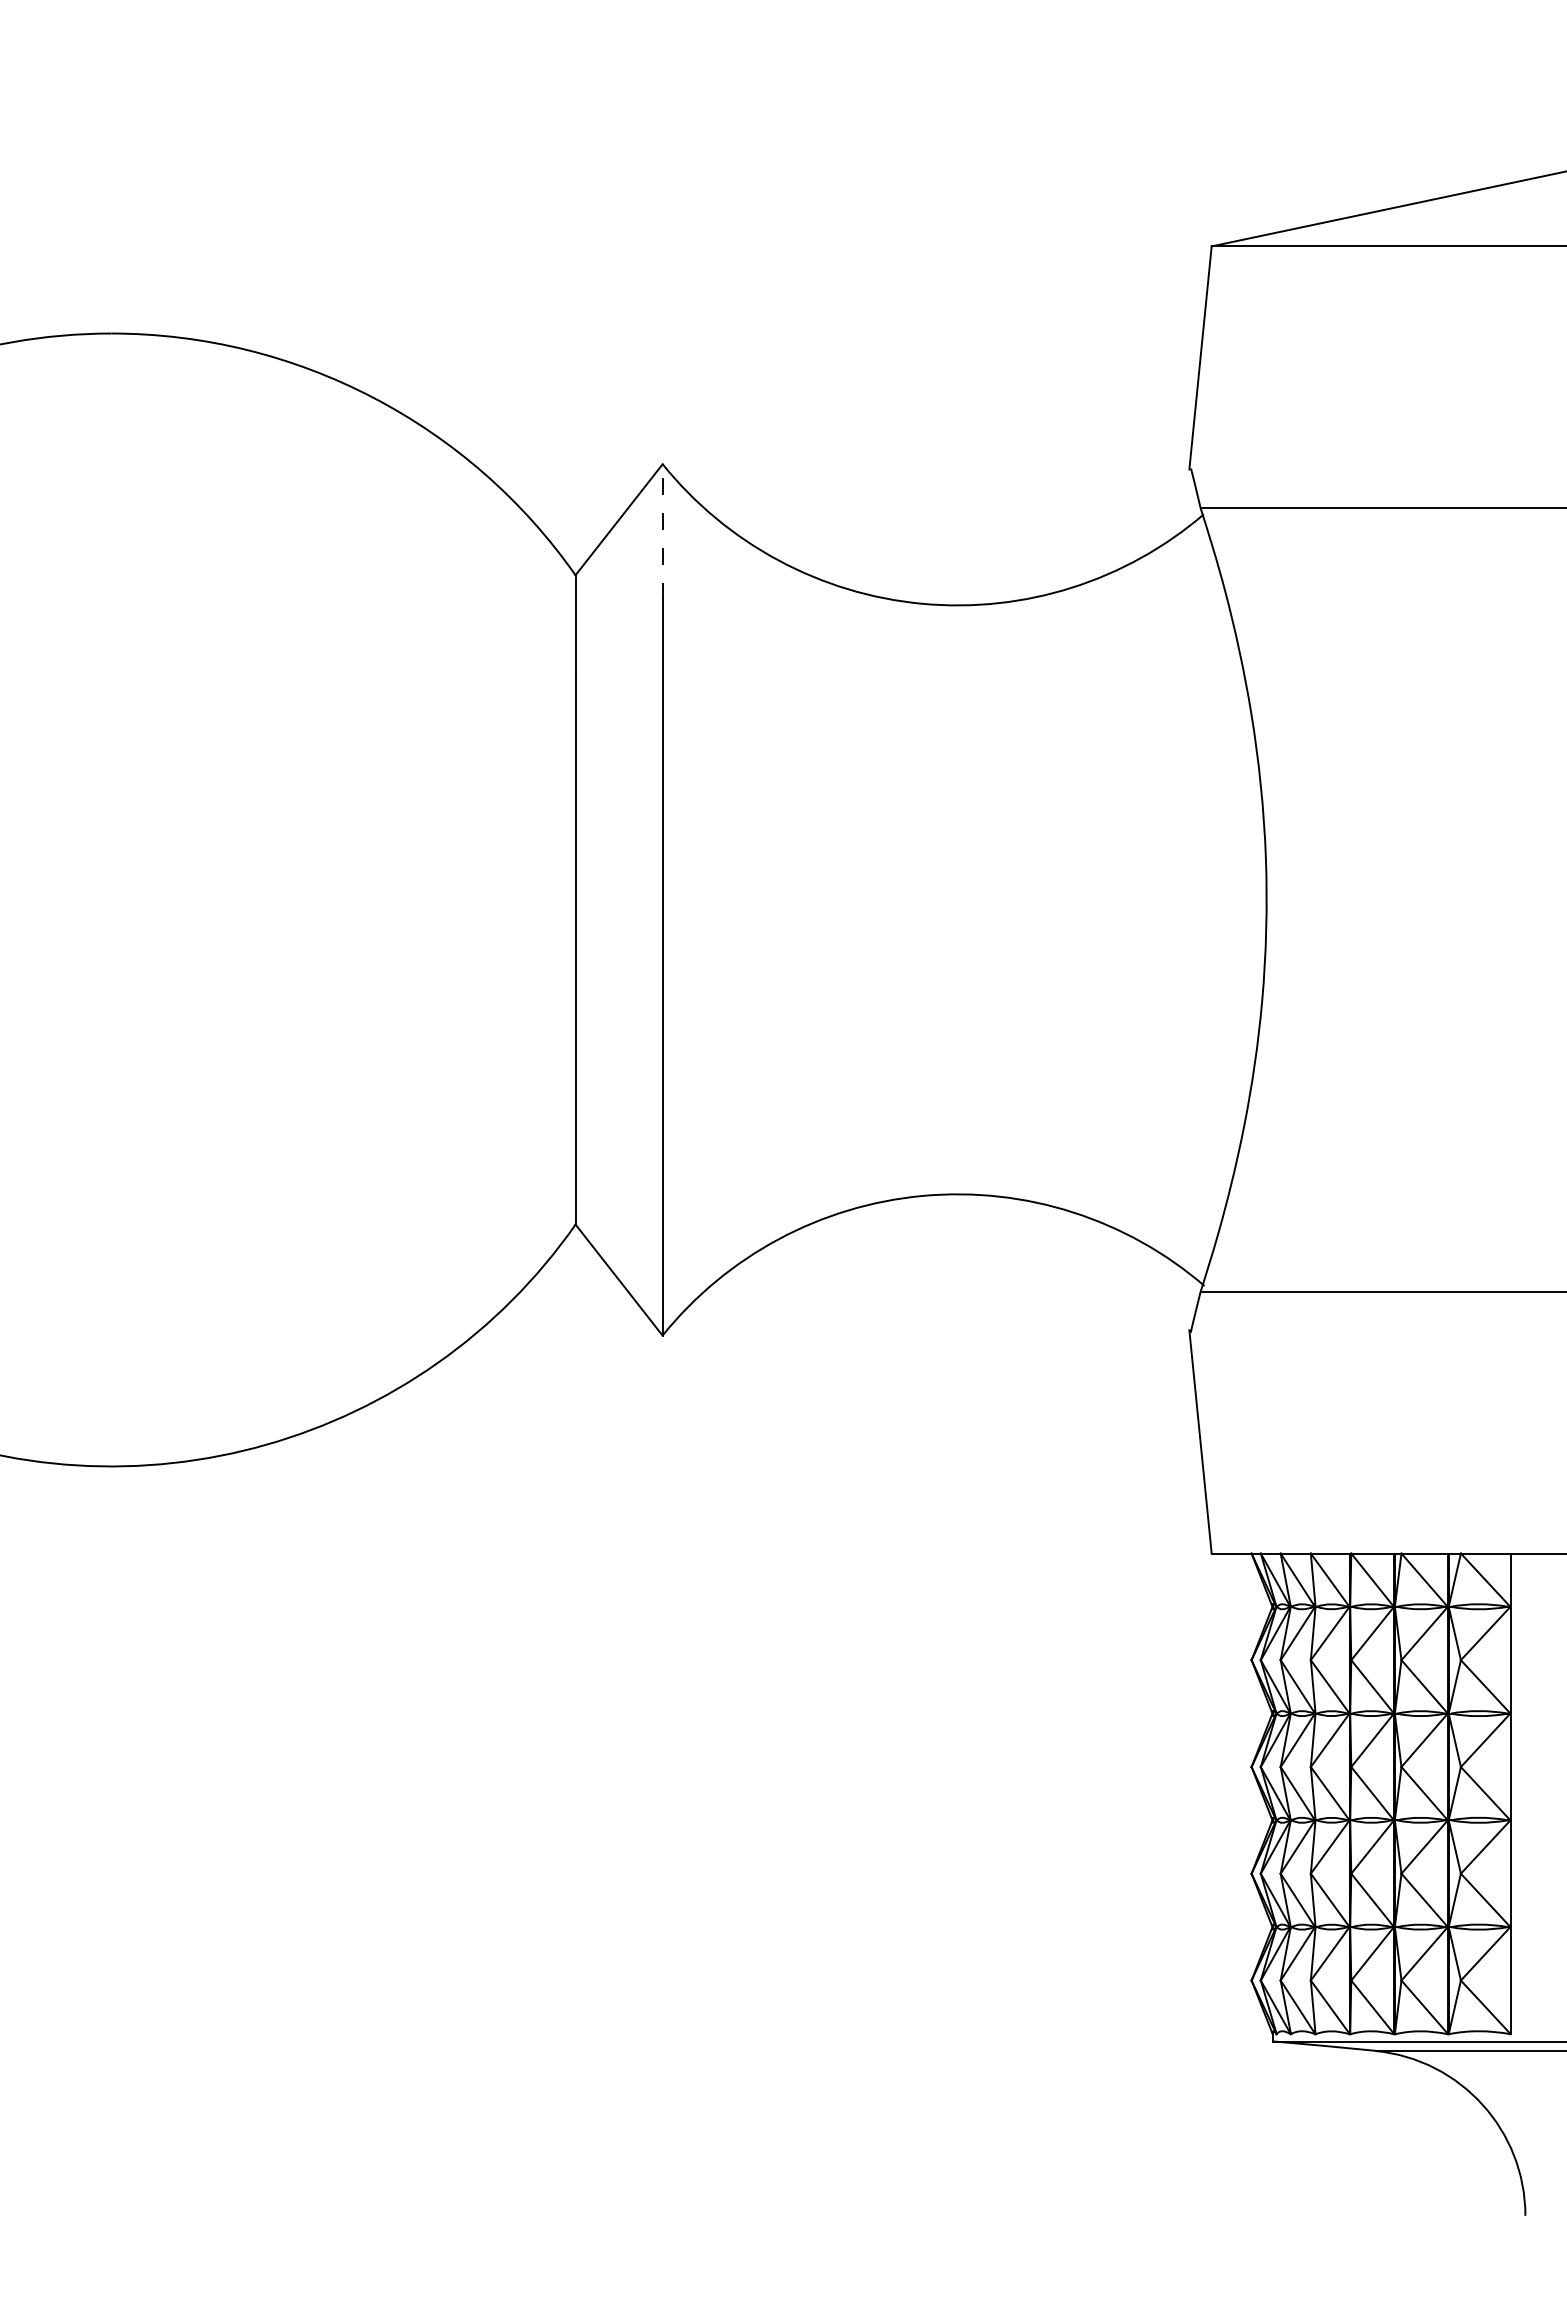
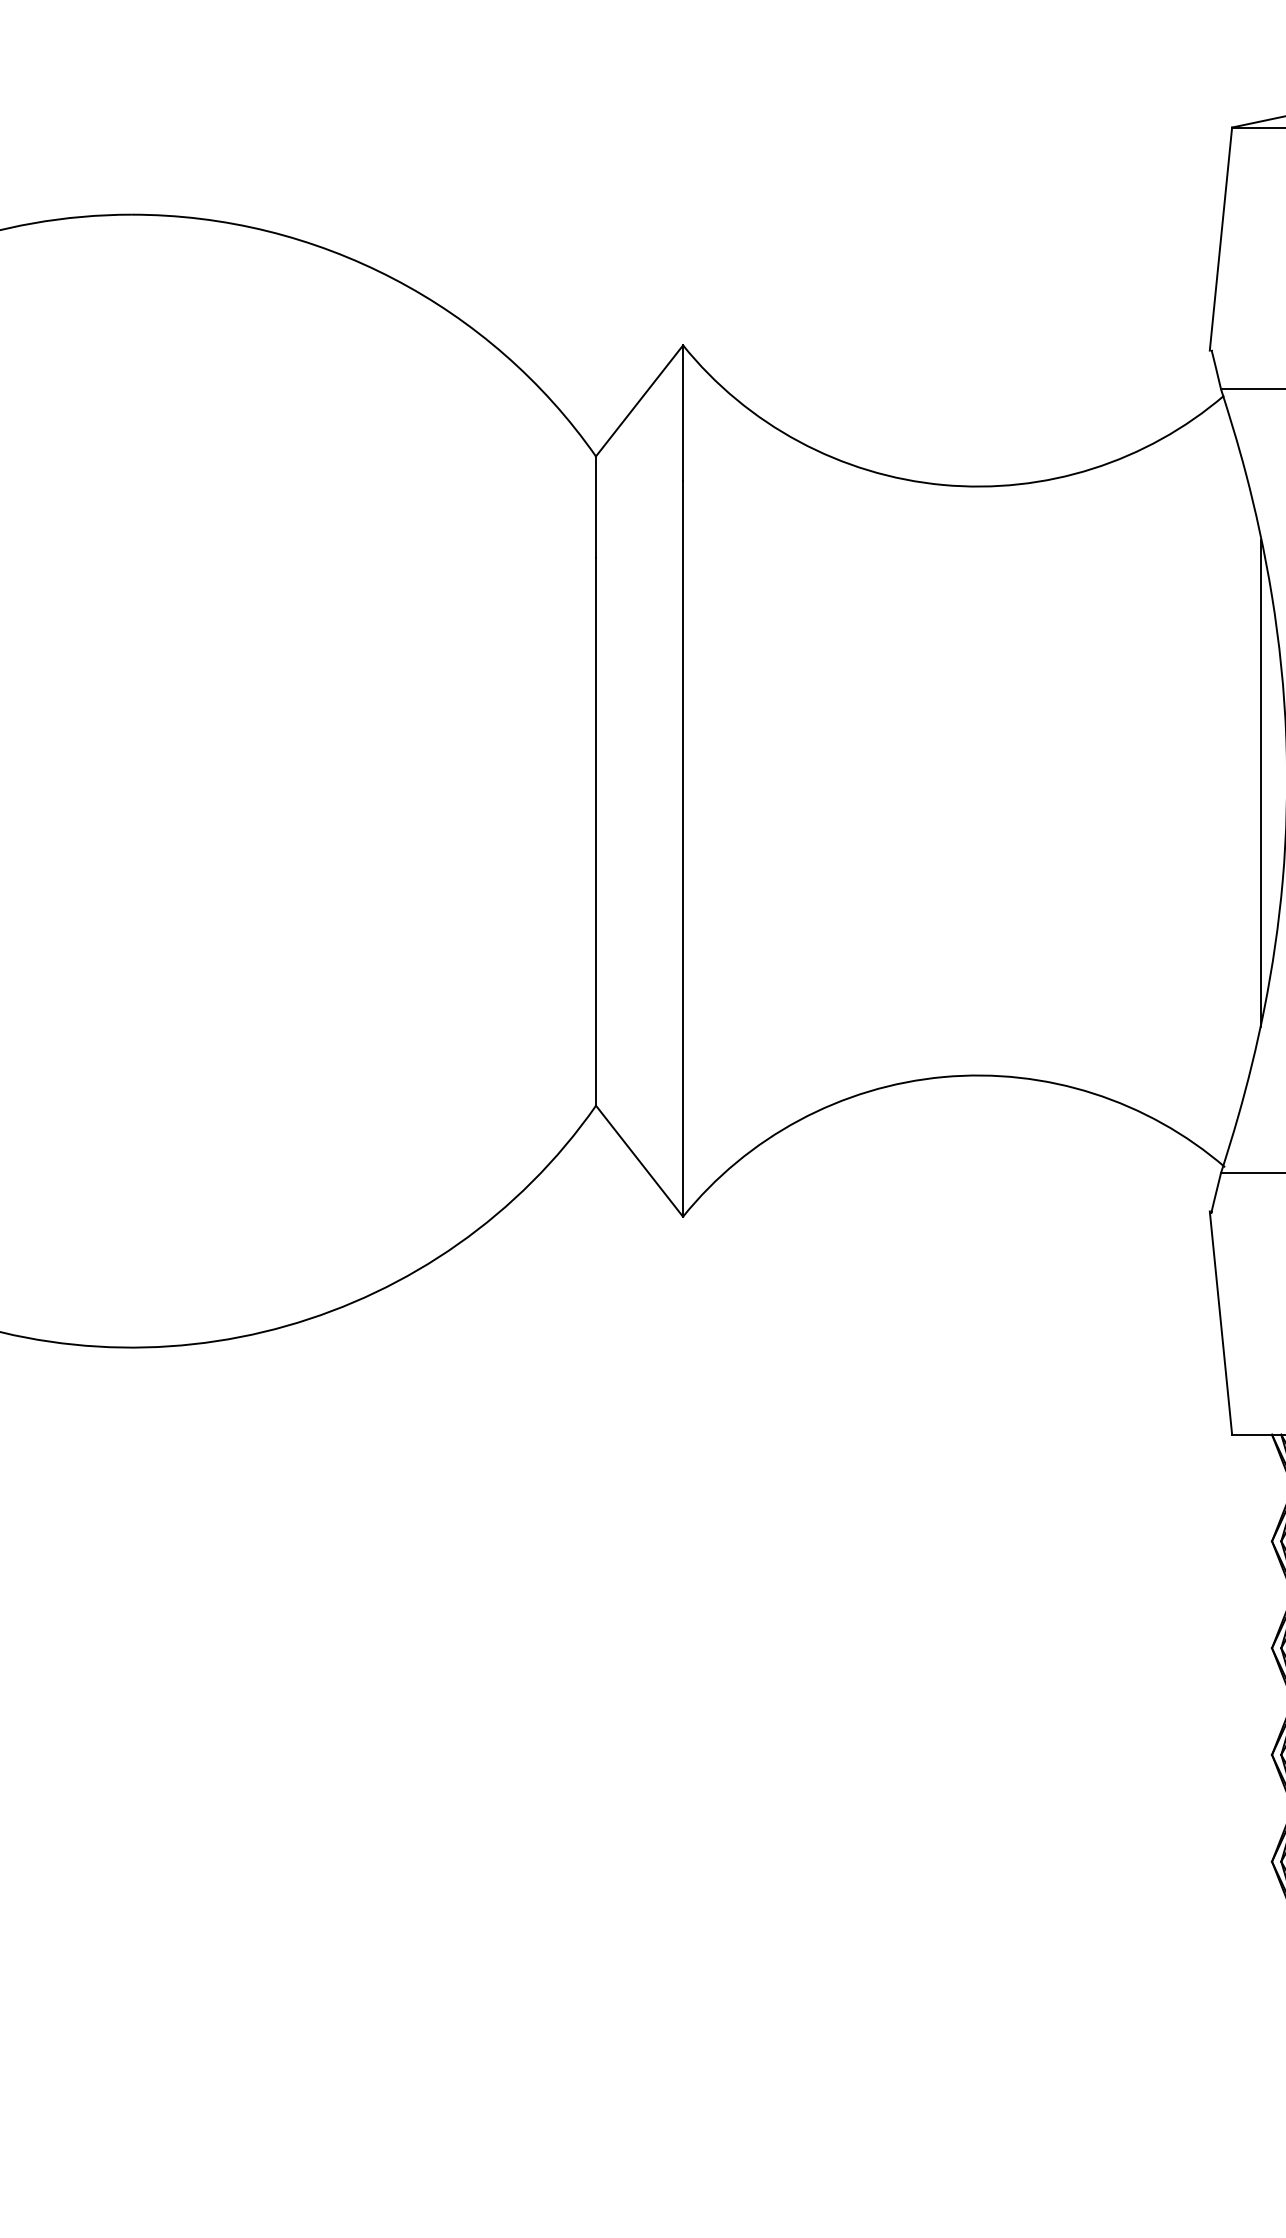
line: (662, 532) -> (682, 413), dashed -> solid
line: (1240, 901) -> (1260, 782), added

